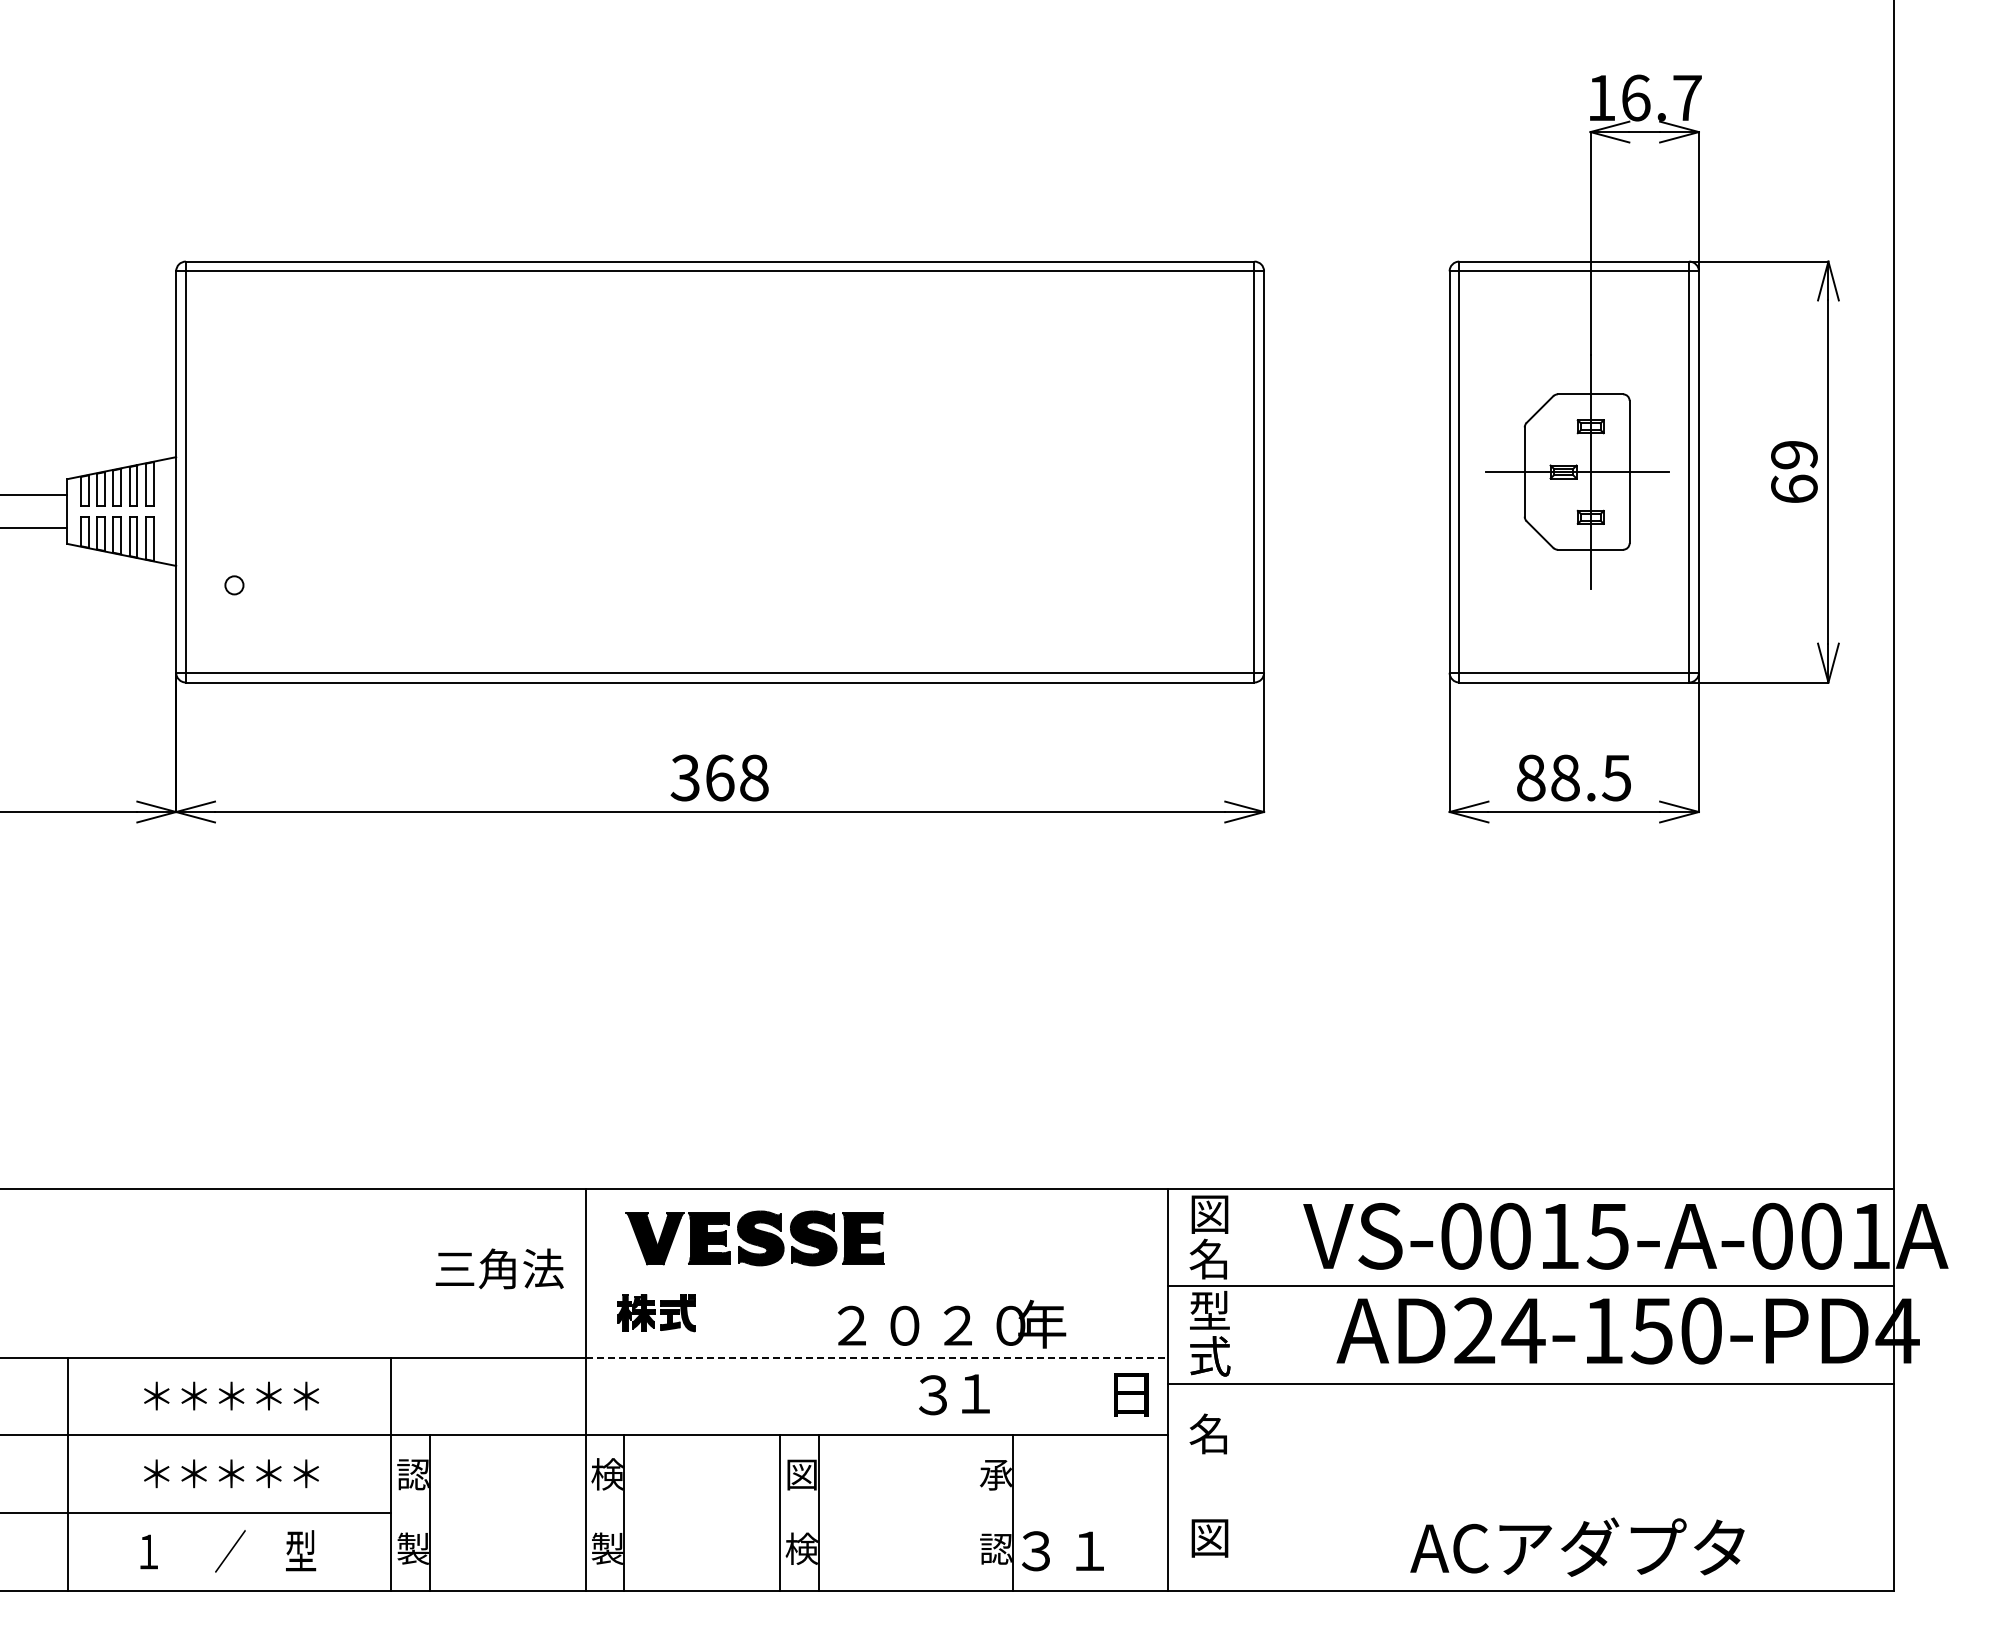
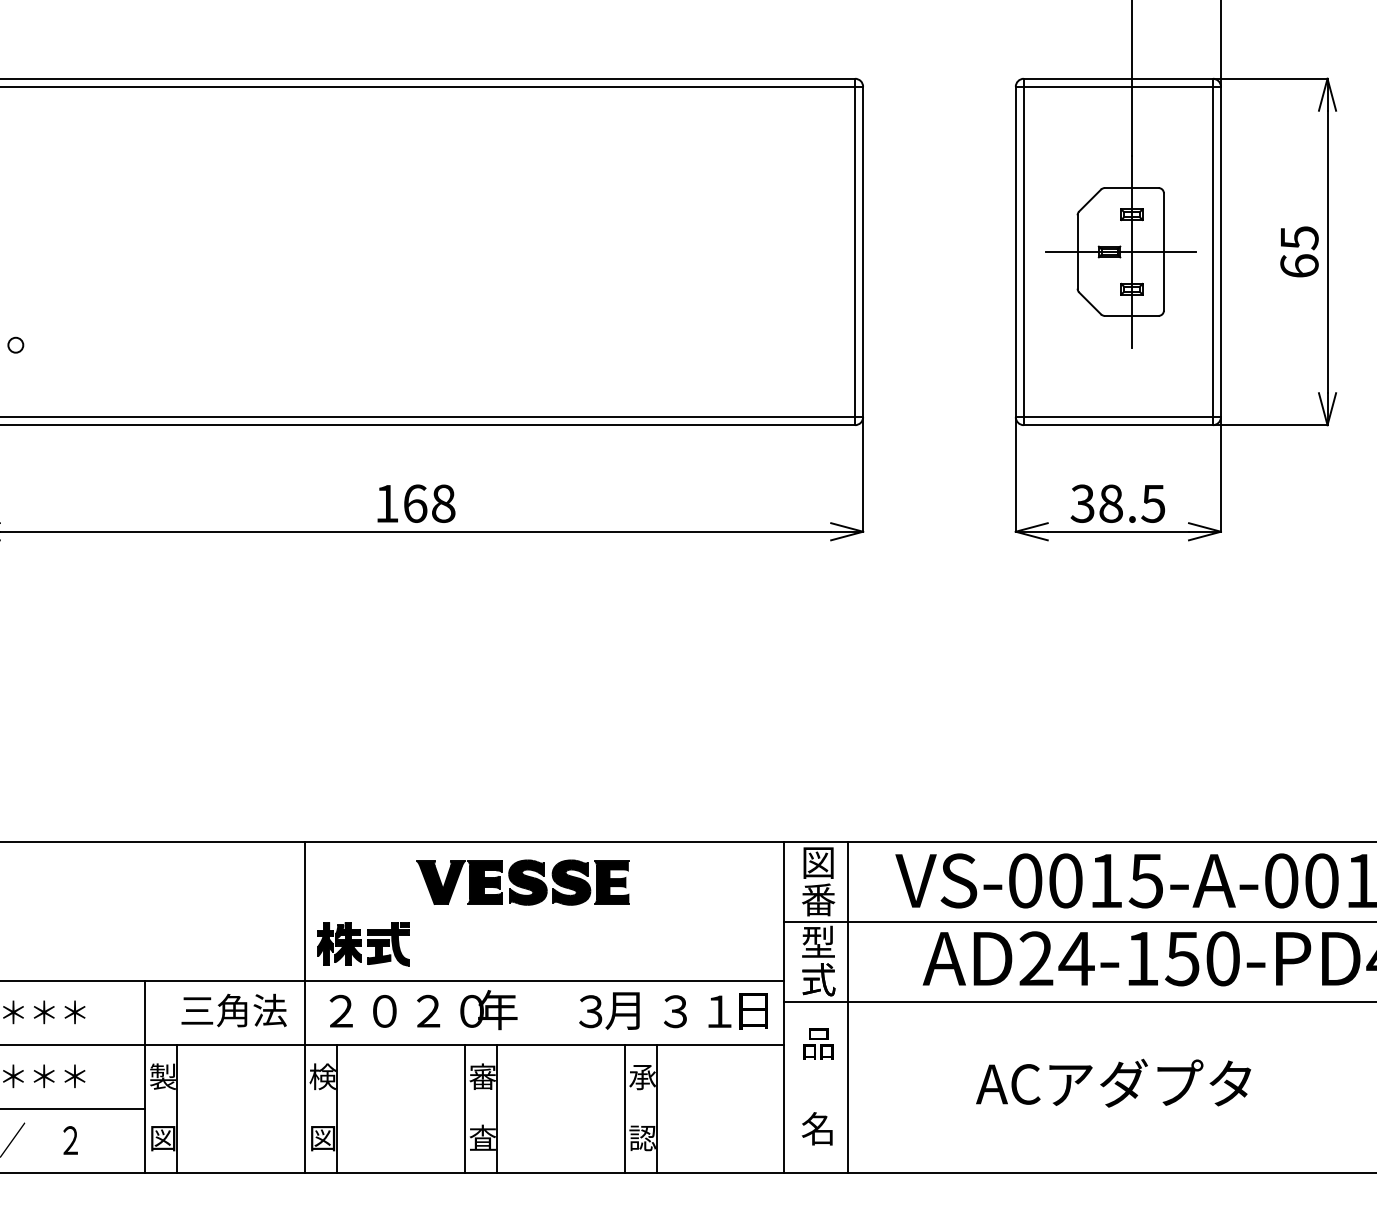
text: (1794, 455) -> (1299, 238), 69 -> 65
text: (684, 777) -> (386, 503), 368 -> 168
text: (1530, 777) -> (1082, 503), 88.5 -> 38.5
part: (754, 1238) -> (522, 882), moved
text: (1209, 1258) -> (818, 899), 名 -> 番
text: (499, 1268) -> (233, 1010), moved
part: (656, 1312) -> (363, 943), size x1.43
text: (952, 1323) -> (424, 1009), moved
line: (877, 1357) -> (545, 980), dashed -> solid
line: (1246, 1389) -> (848, 1006), added
text: (971, 1394) -> (622, 1011), １ -> 月
text: (1208, 1433) -> (817, 1043), 名 -> 品
text: (412, 1474) -> (162, 1076), 認 -> 製
text: (801, 1474) -> (482, 1076), 図 -> 審
line: (974, 1512) -> (624, 1108), added
text: (1208, 1537) -> (817, 1128), 図 -> 名
text: (1577, 1546) -> (1113, 1082), moved
text: (412, 1548) -> (162, 1137), 製 -> 図
text: (606, 1548) -> (321, 1137), 製 -> 図
text: (801, 1548) -> (482, 1137), 検 -> 査
text: (301, 1550) -> (71, 1139), 型 -> ２
text: (1062, 1551) -> (697, 1011), moved

